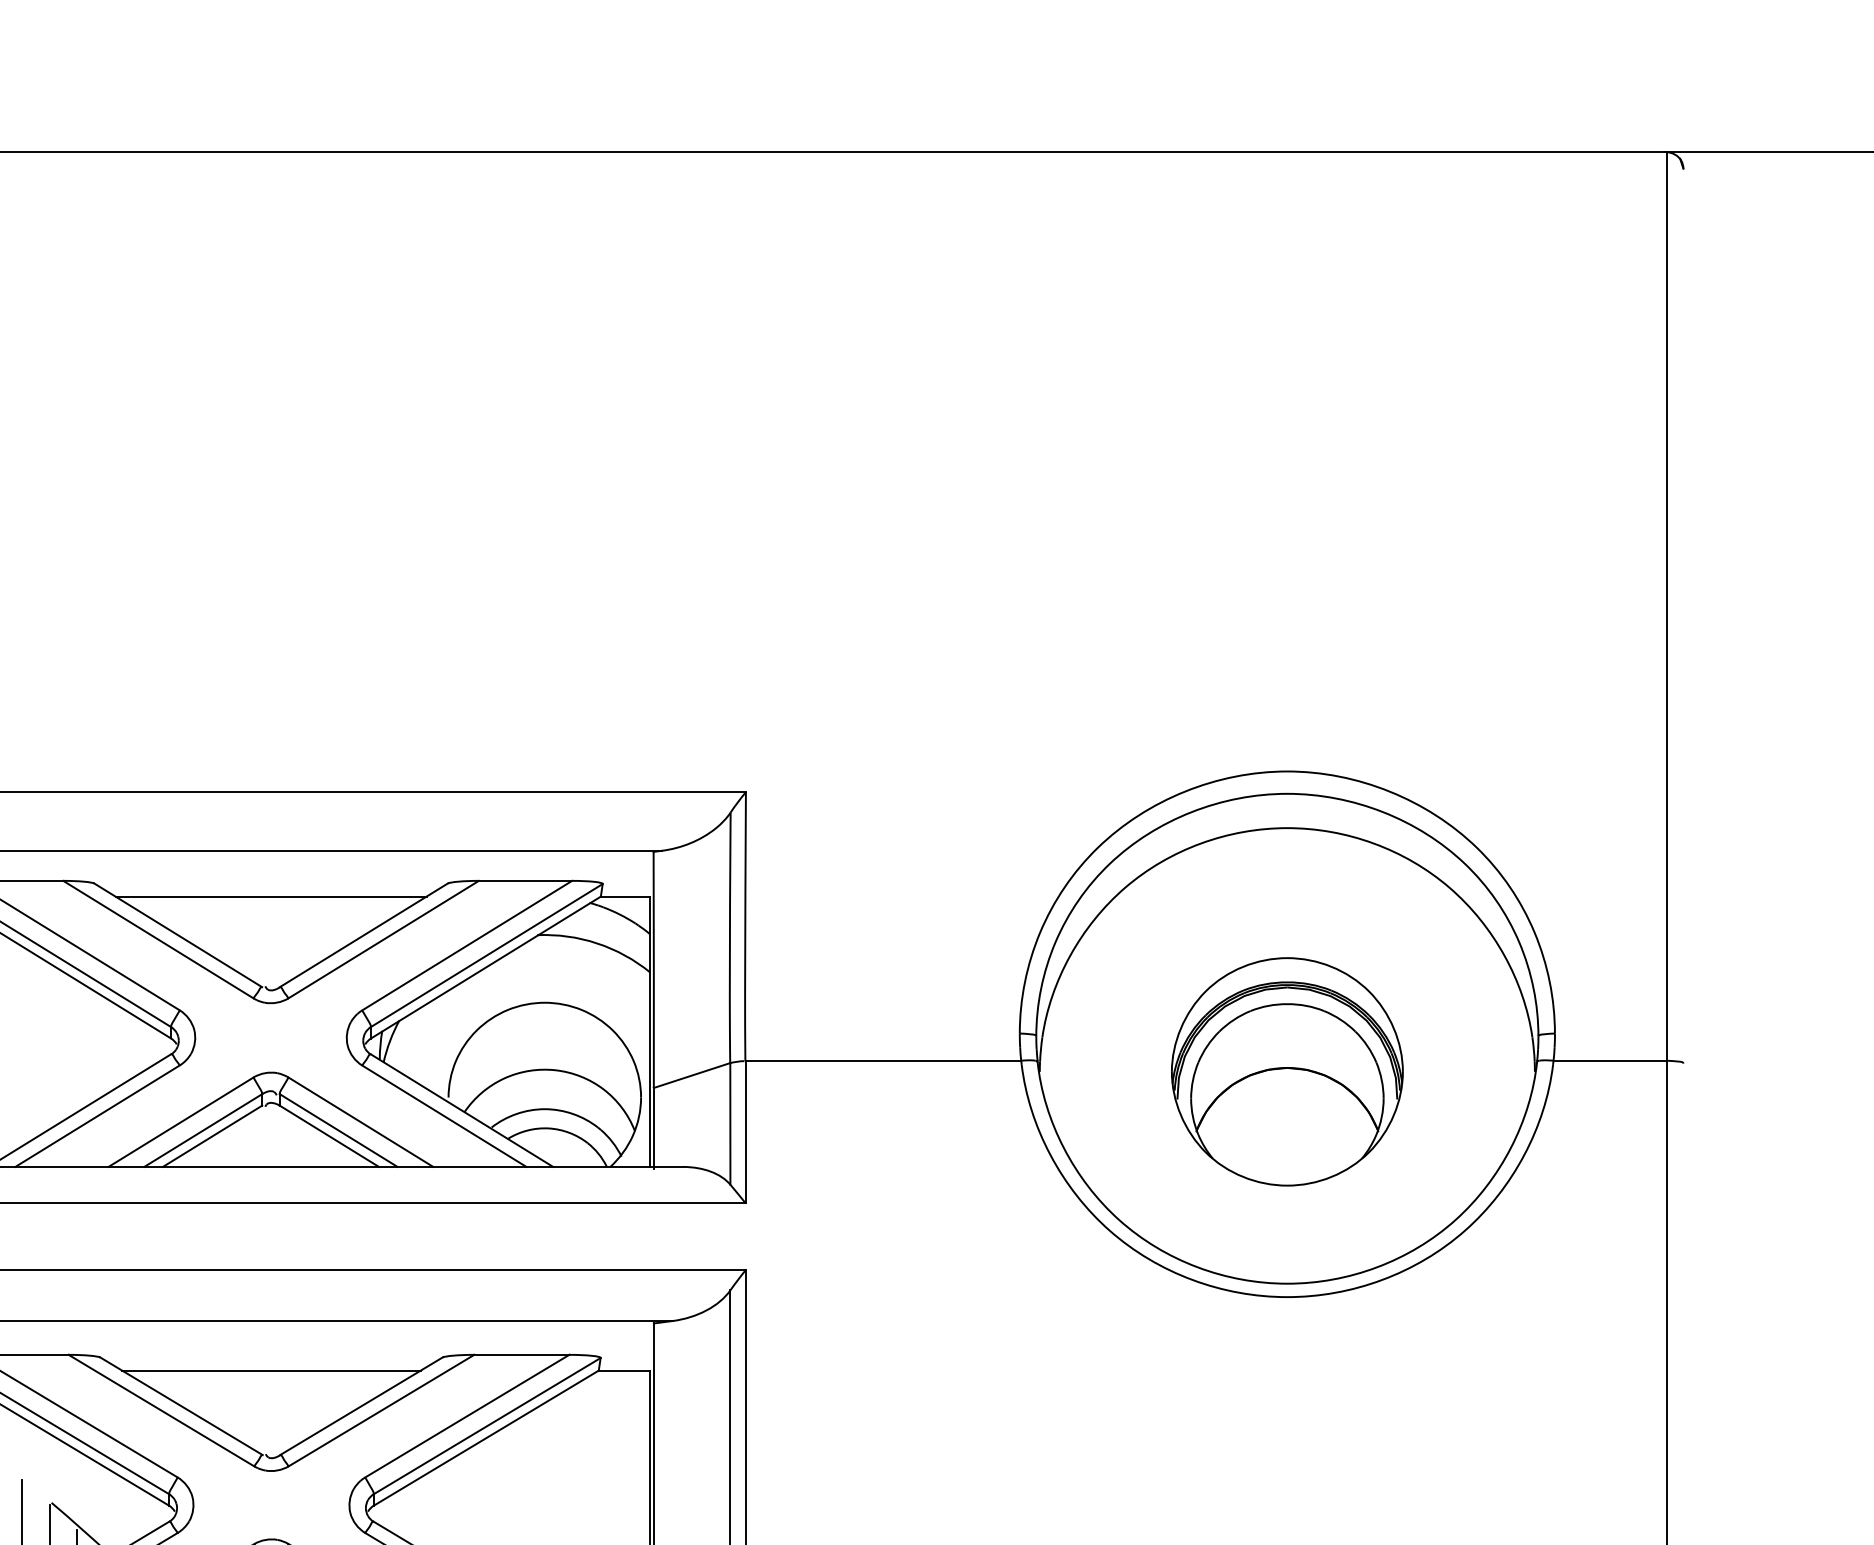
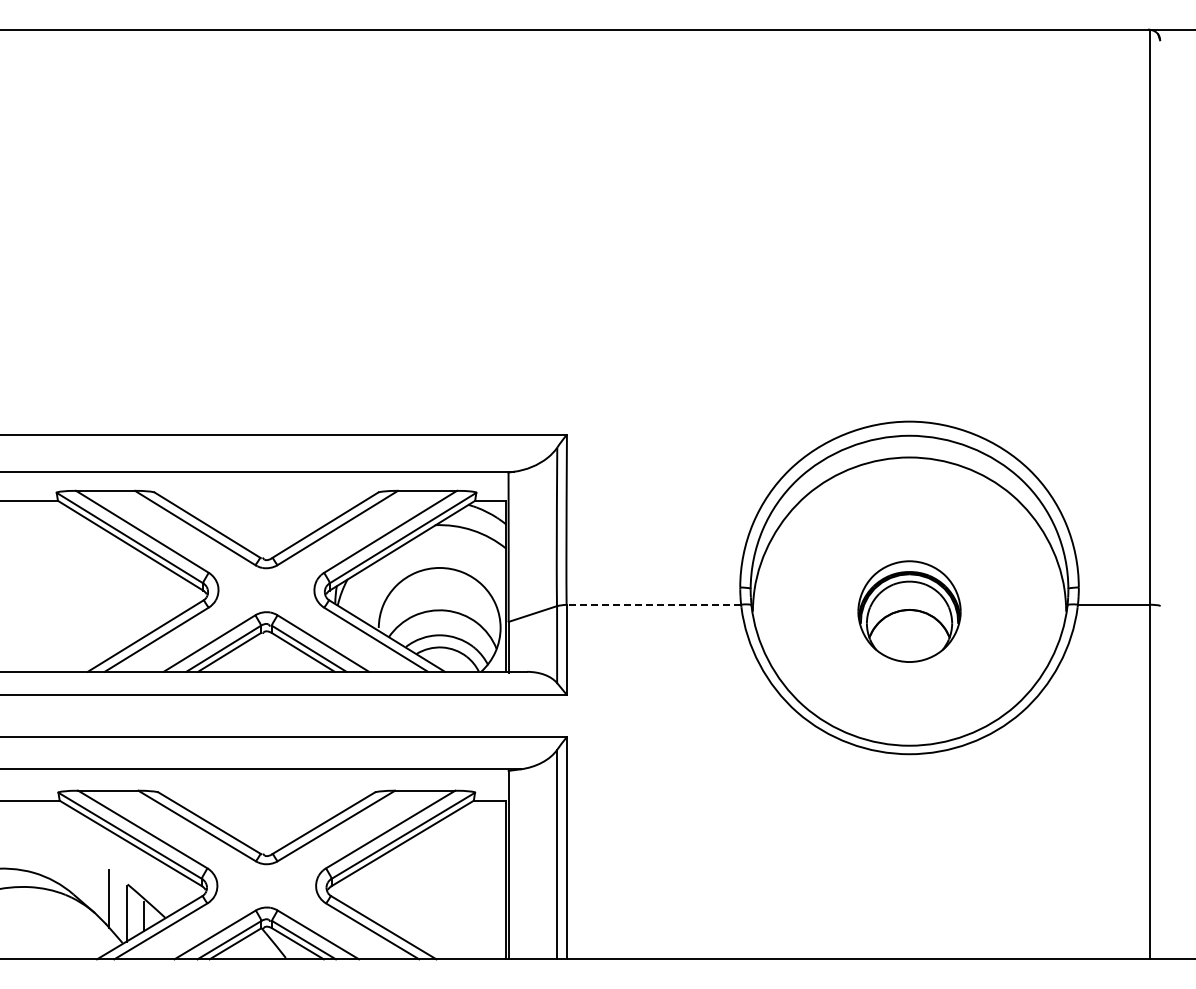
line: (271, 896) -> (266, 500), removed
line: (882, 1060) -> (653, 604), solid -> dashed
part: (1287, 1071) -> (909, 611), size x0.7
line: (271, 1370) -> (266, 800), removed

